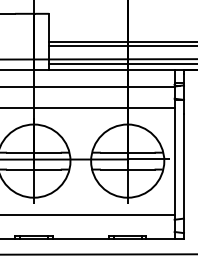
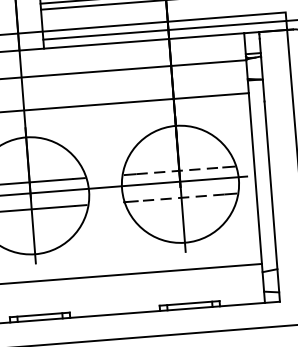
line: (127, 152) -> (179, 170), solid -> dashed
line: (127, 169) -> (181, 197), solid -> dashed

